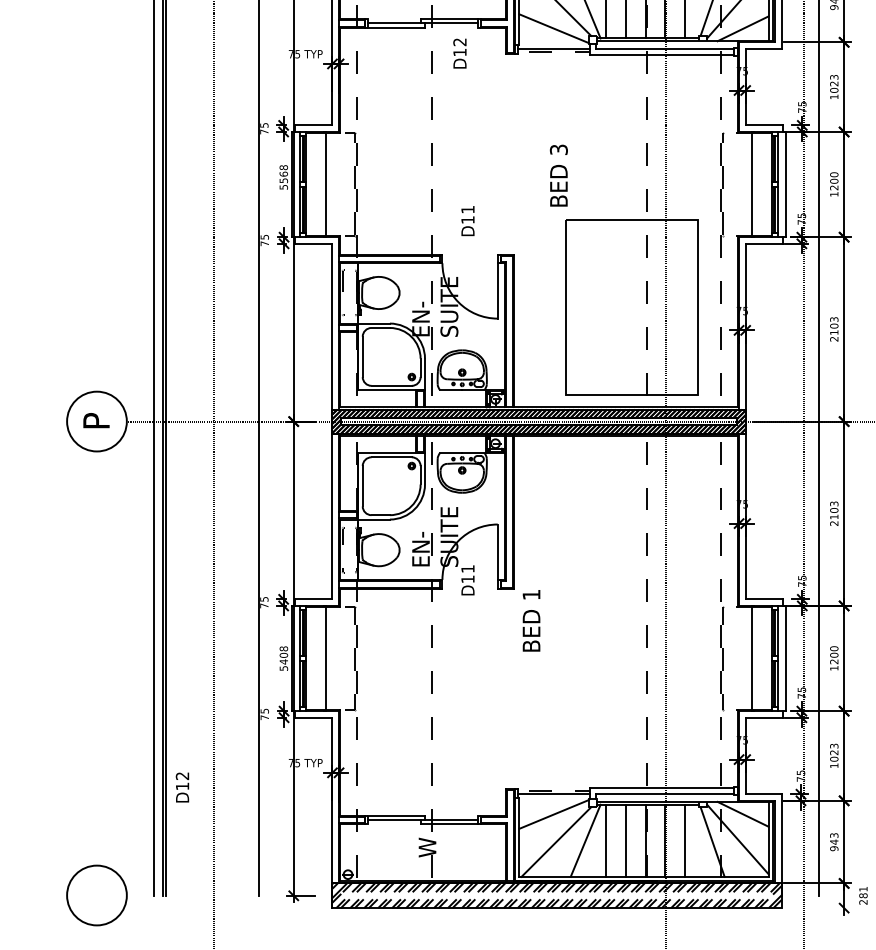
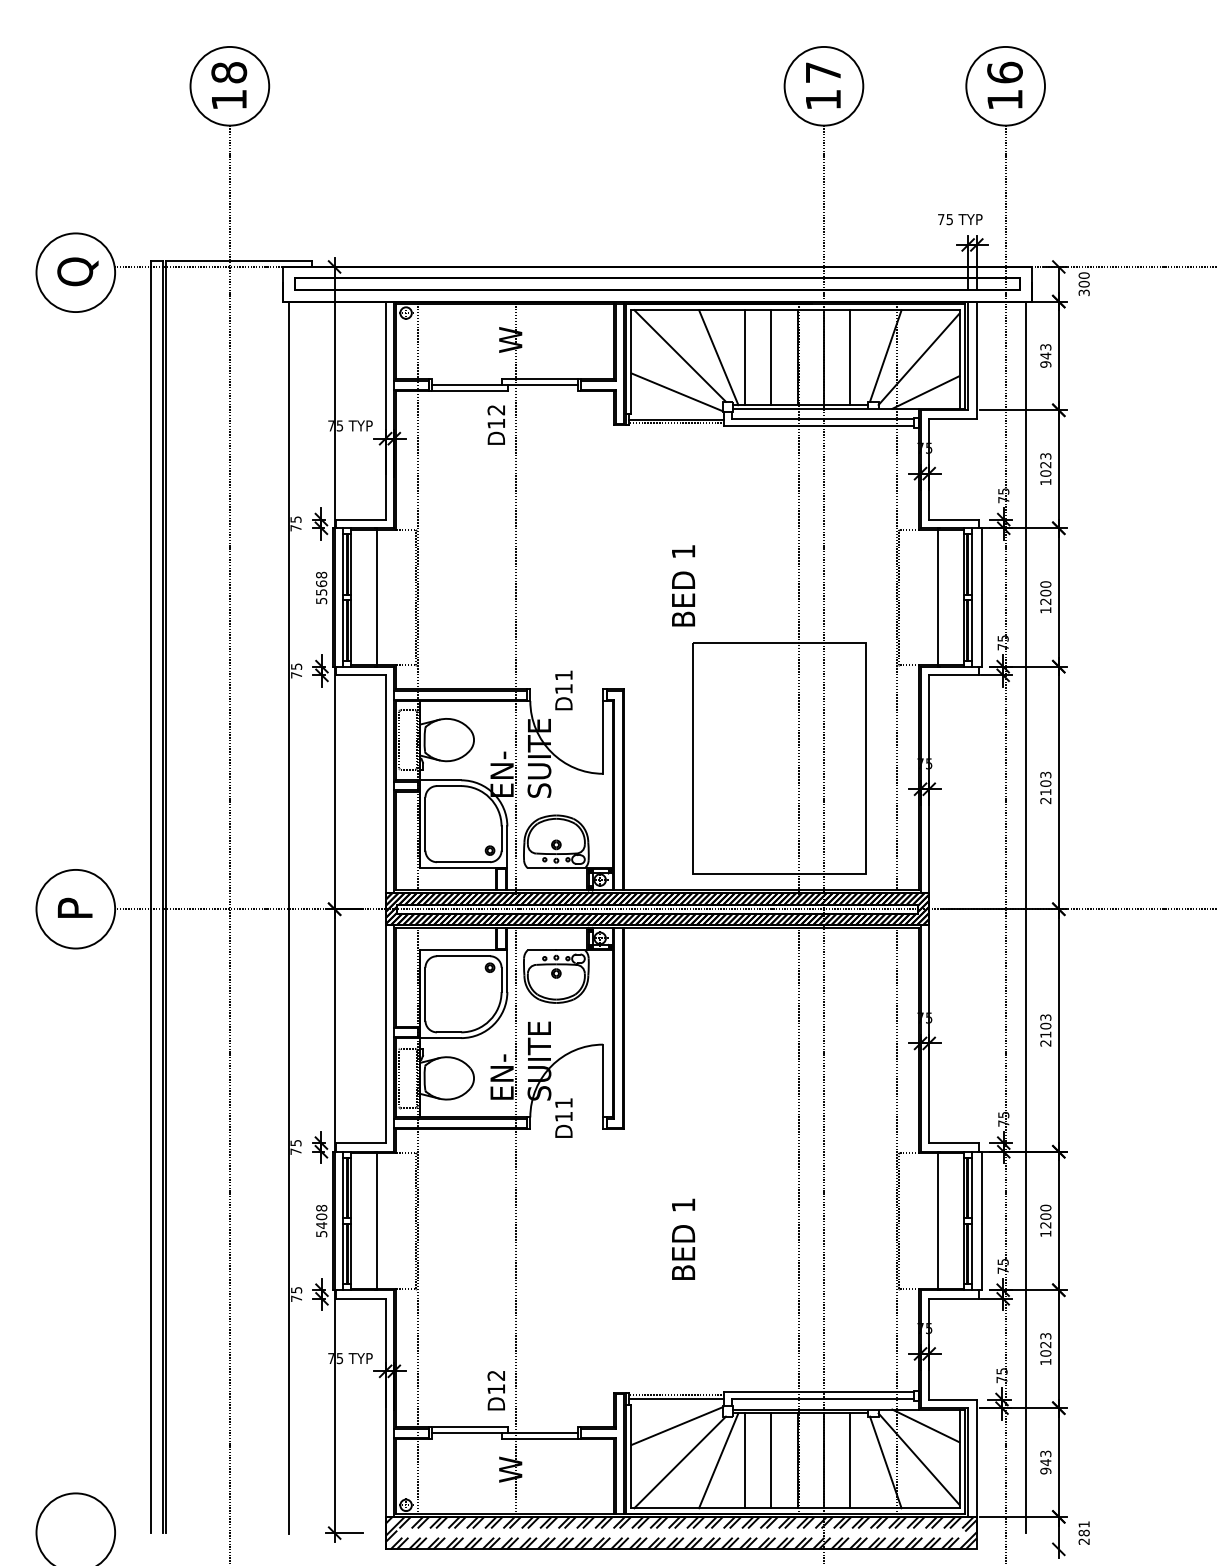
text: (459, 53) -> (495, 424), moved
text: (558, 149) -> (683, 551), 3 -> 1
text: (467, 221) -> (563, 690), moved
text: (531, 620) -> (683, 1238), moved
text: (181, 787) -> (495, 1390), moved

